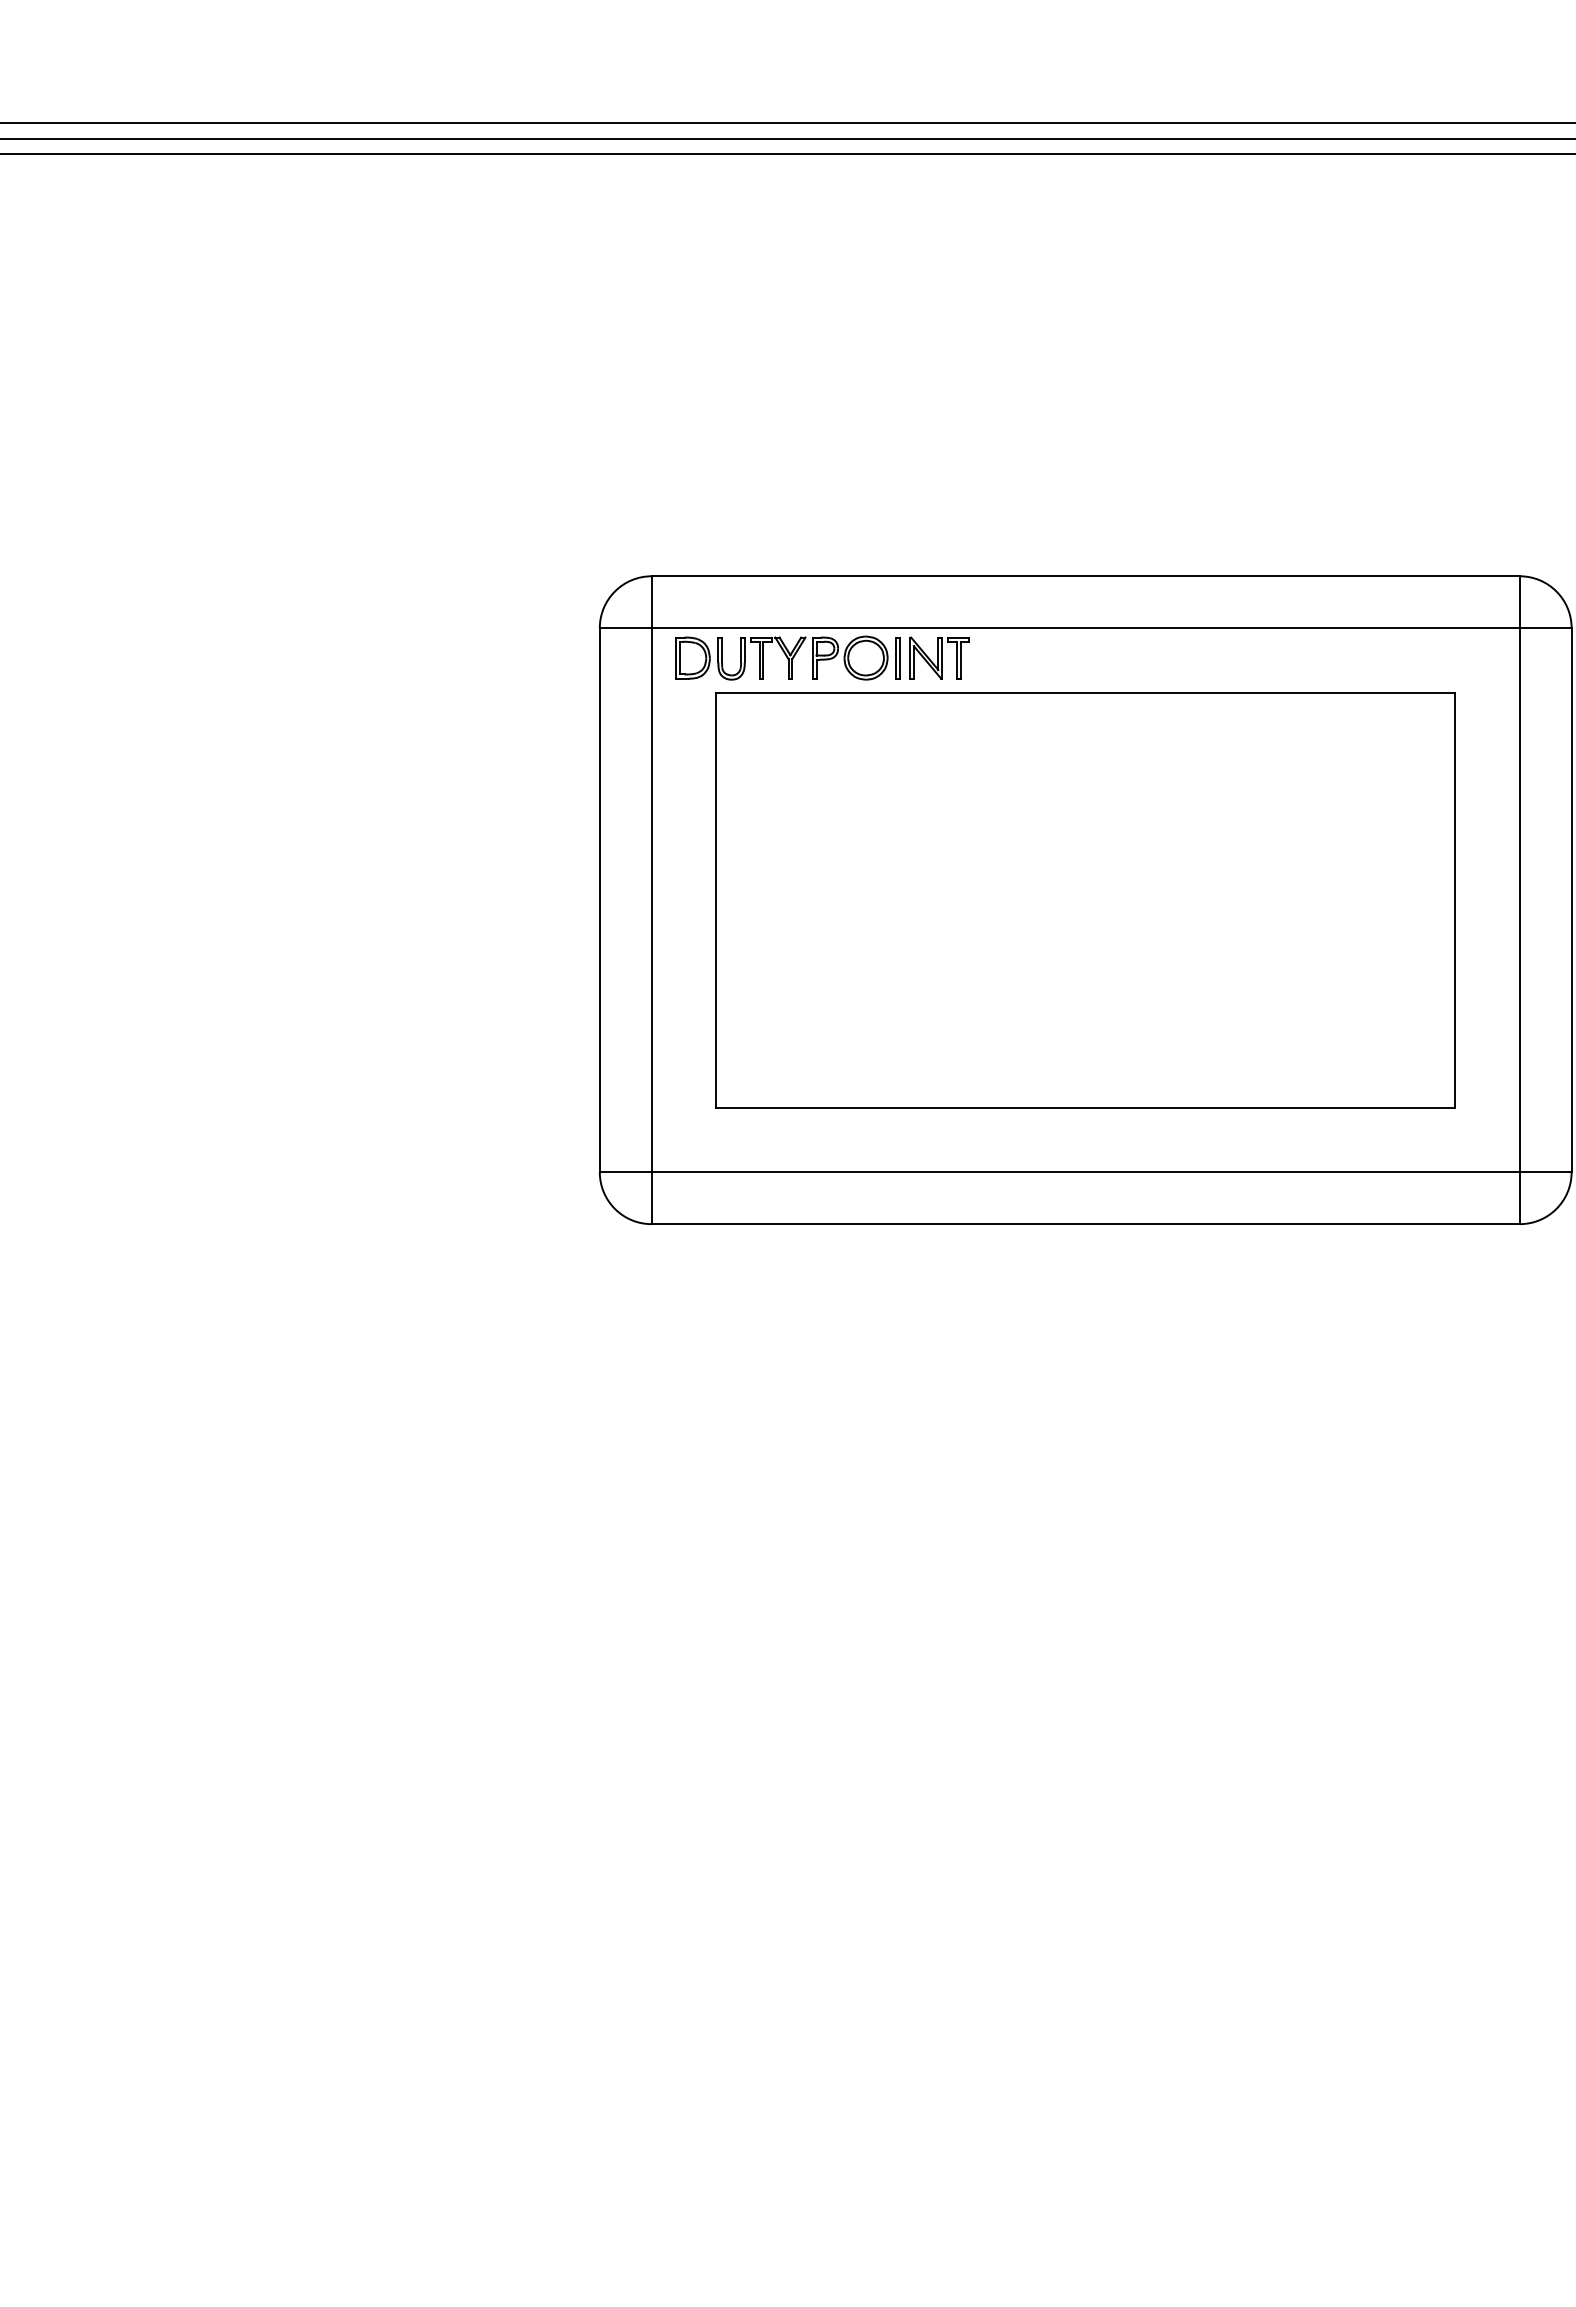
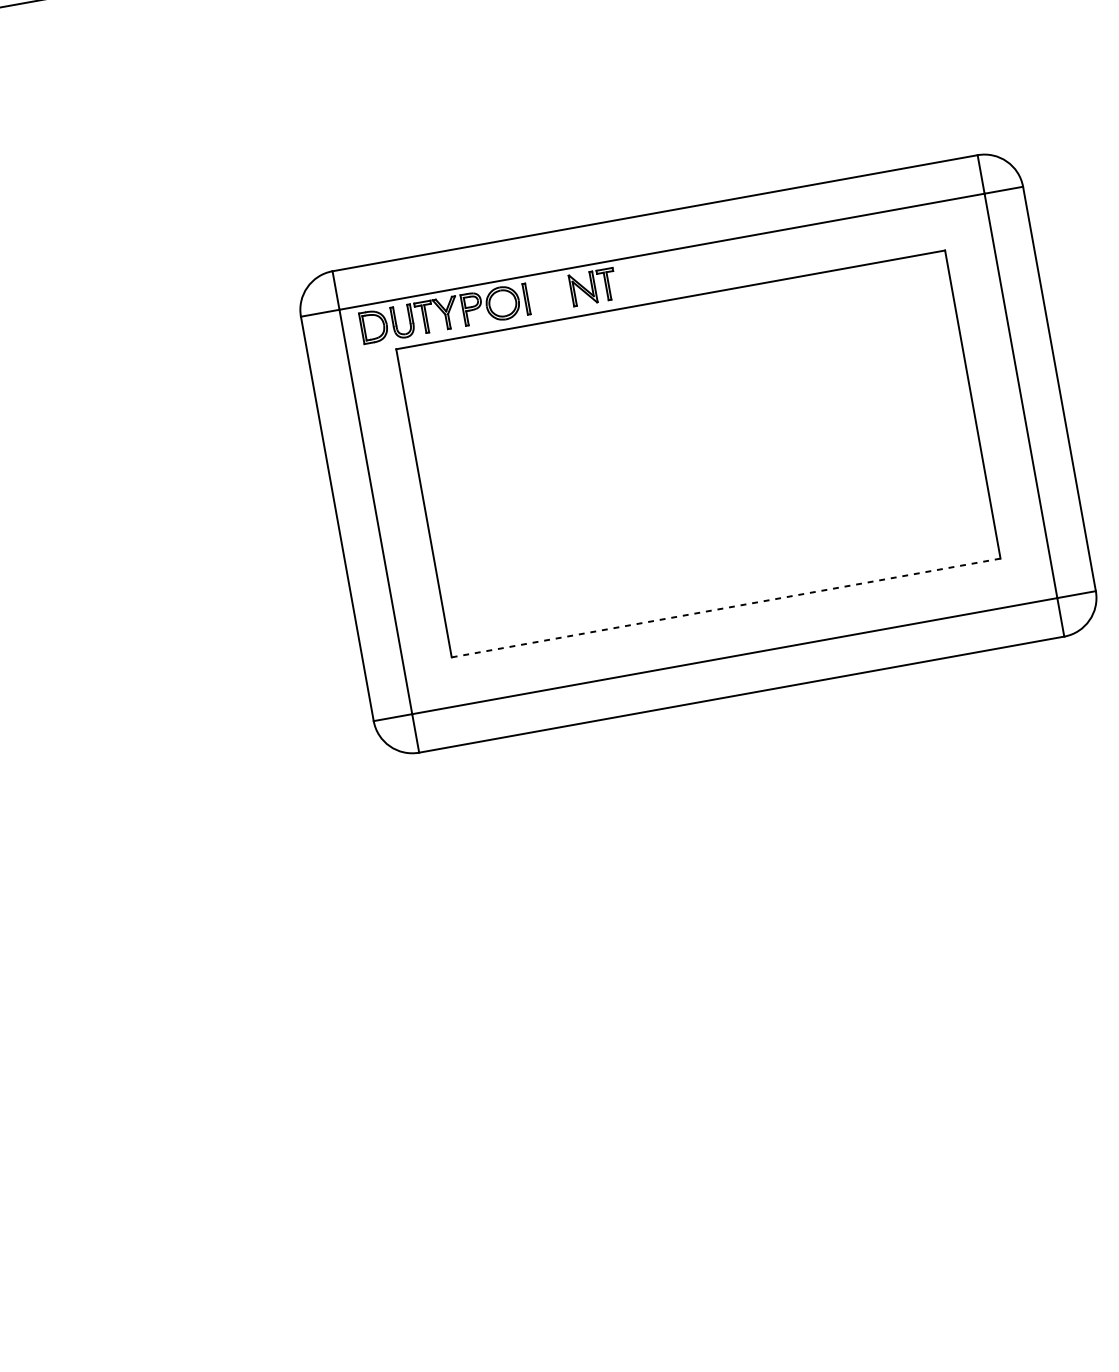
part: (939, 657) -> (592, 286), moved
line: (1086, 1107) -> (726, 607), solid -> dashed

